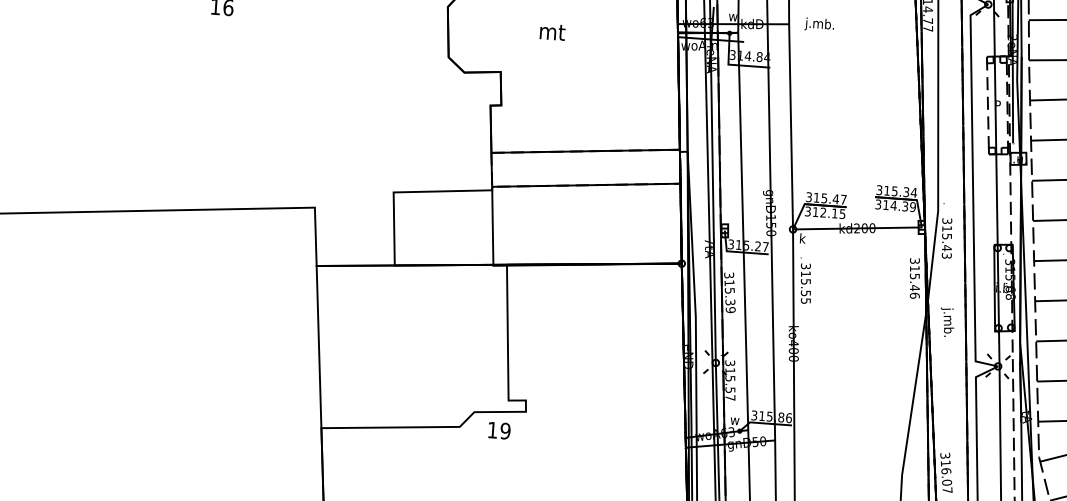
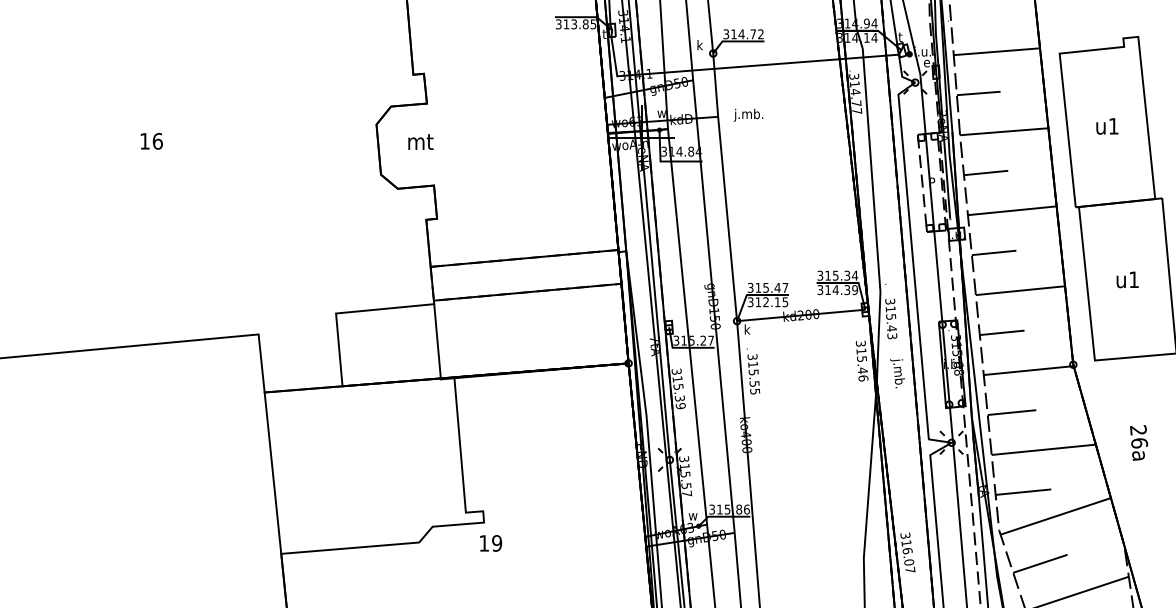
text: (552, 31) -> (420, 141), moved
text: (947, 322) -> (897, 373), moved
text: (499, 430) -> (491, 543), moved

